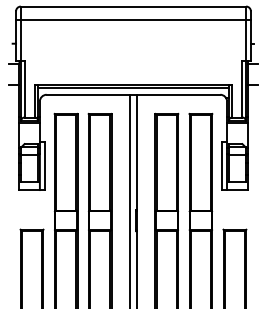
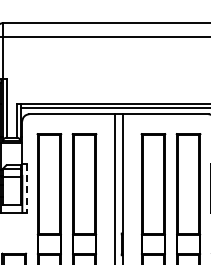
line: (44, 166) -> (27, 188), solid -> dashed

